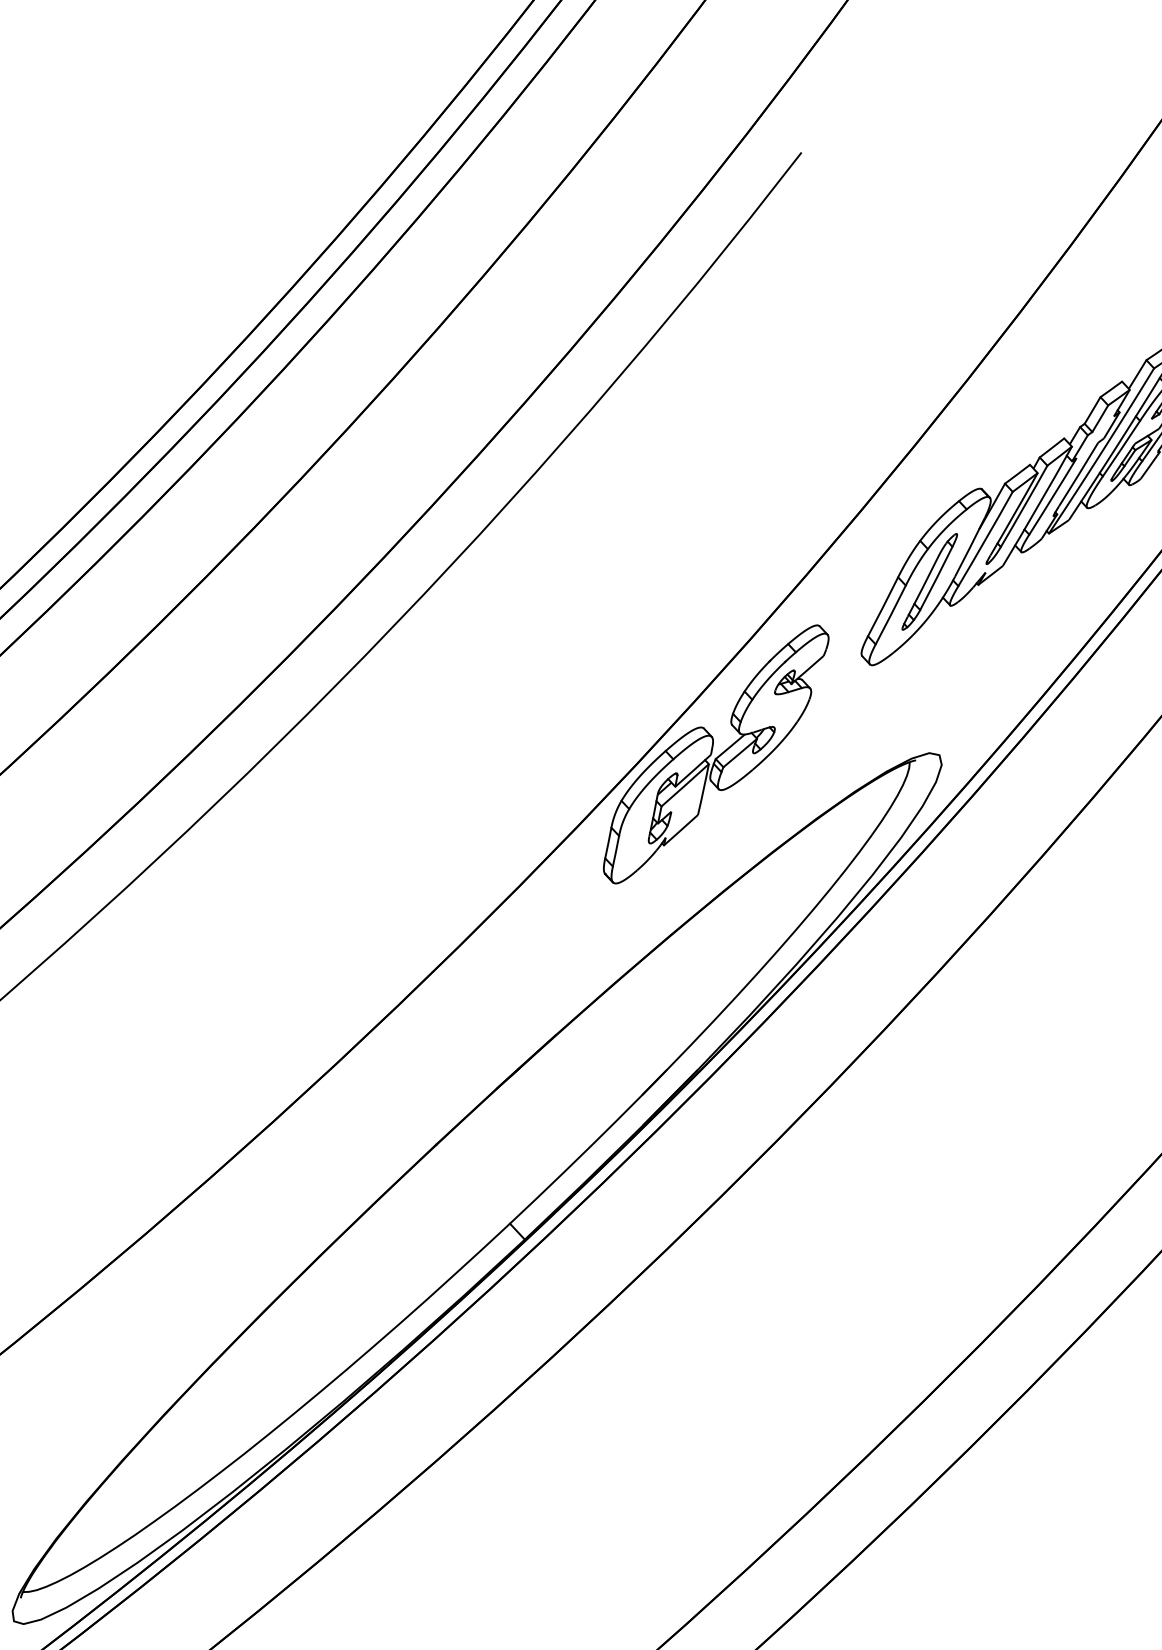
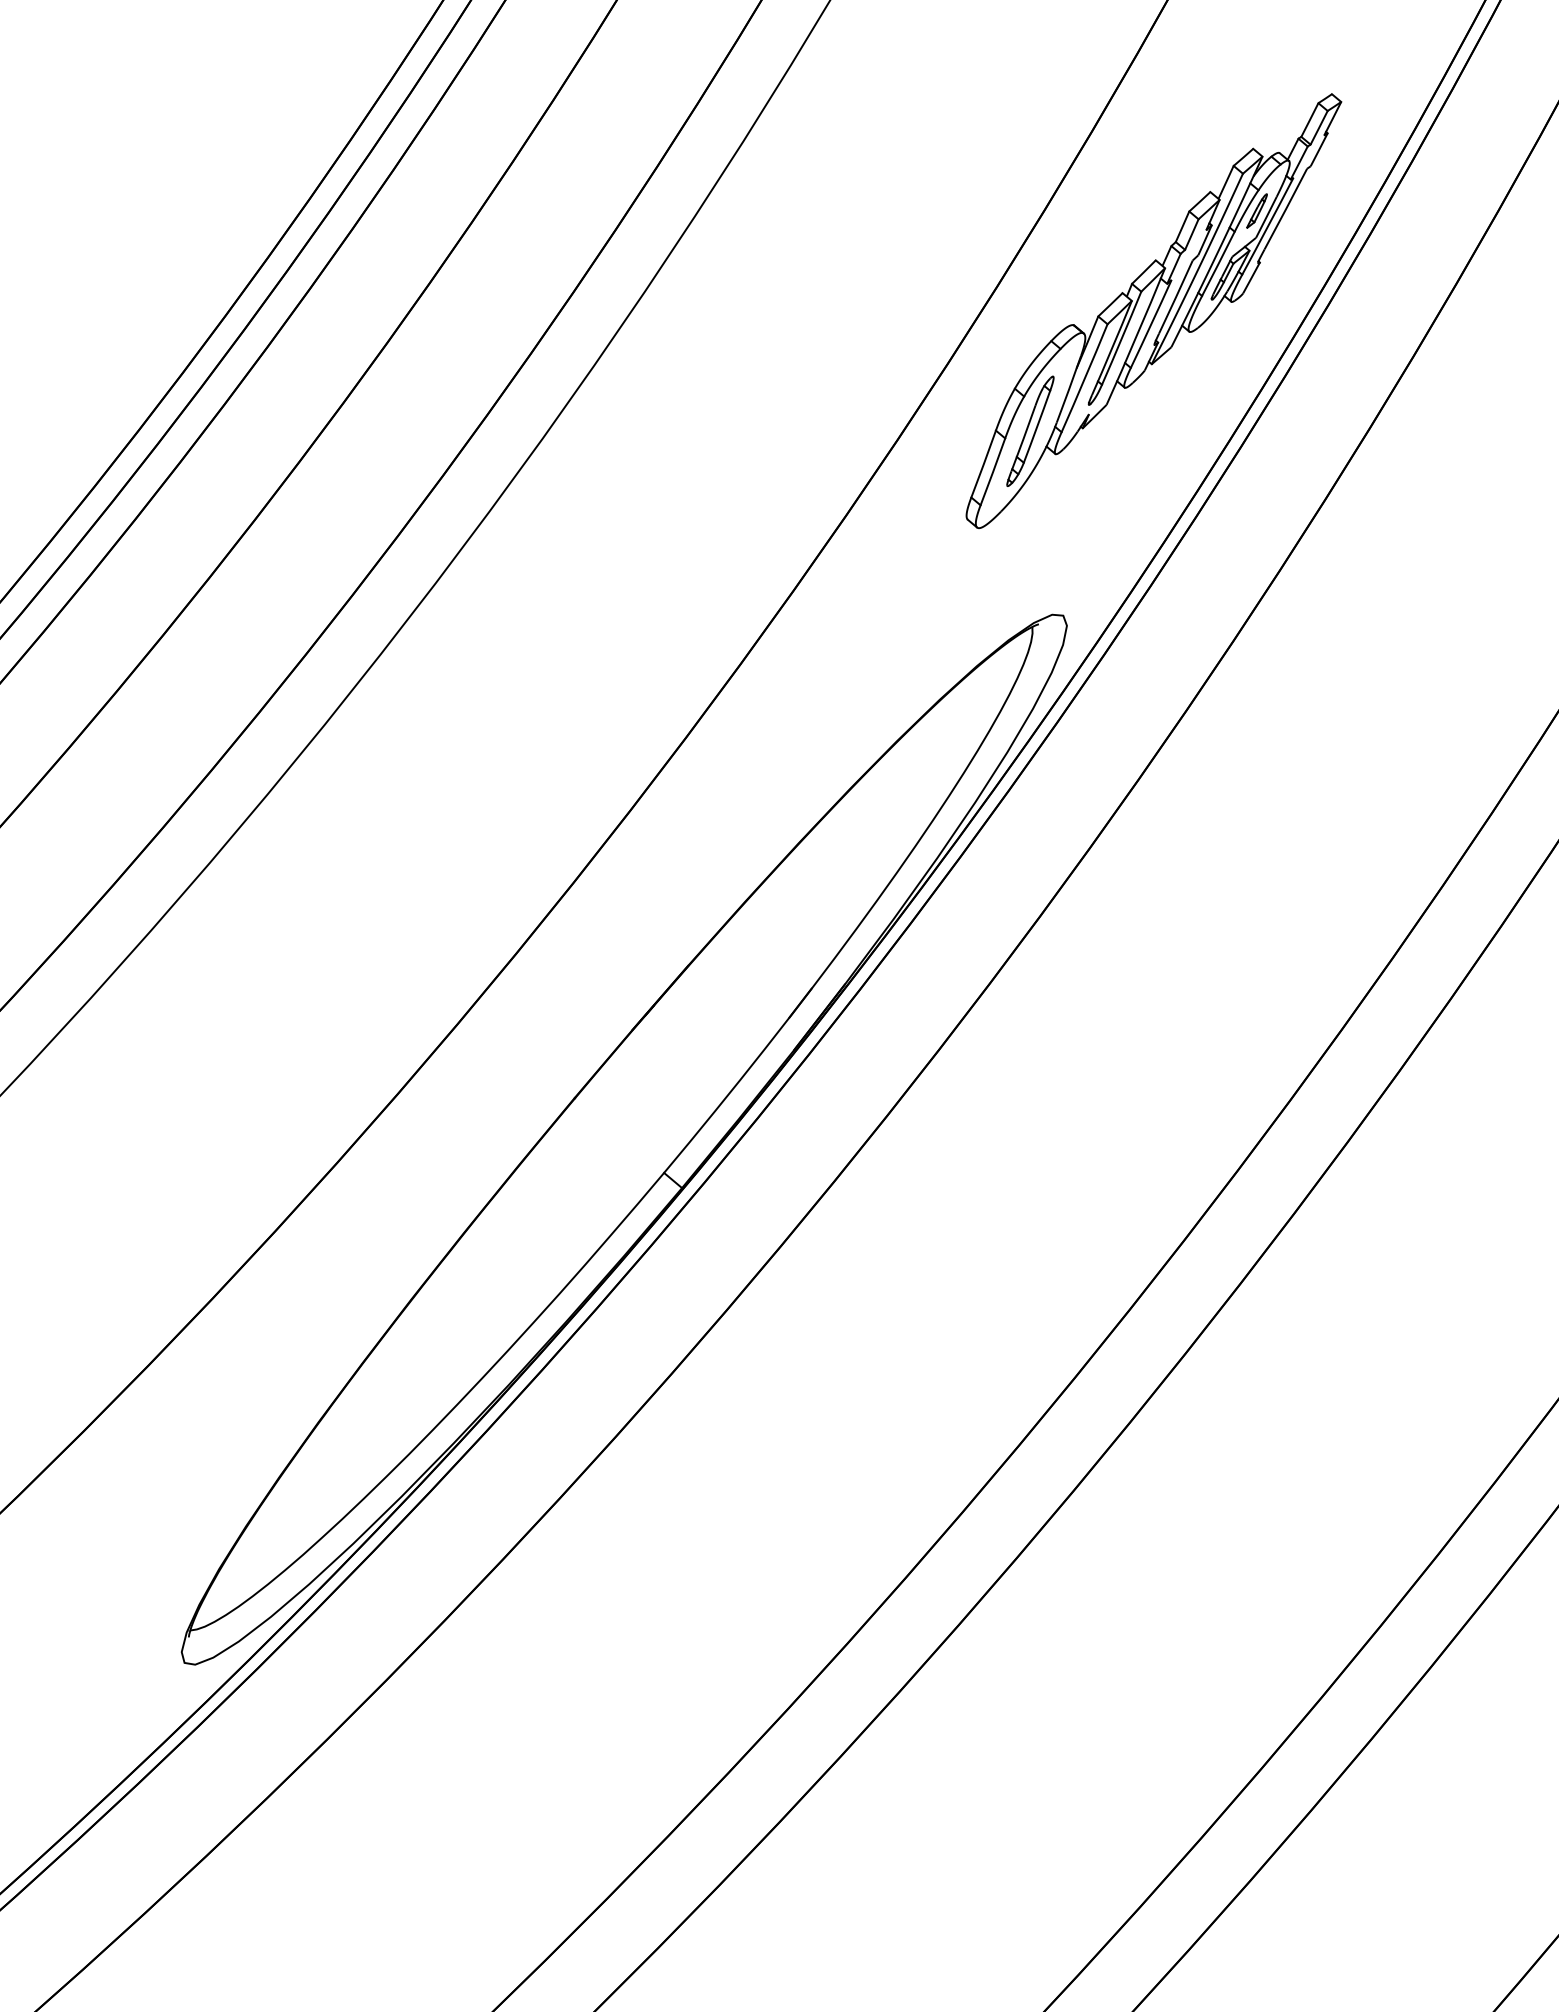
part: (715, 754) -> (823, 643), removed

